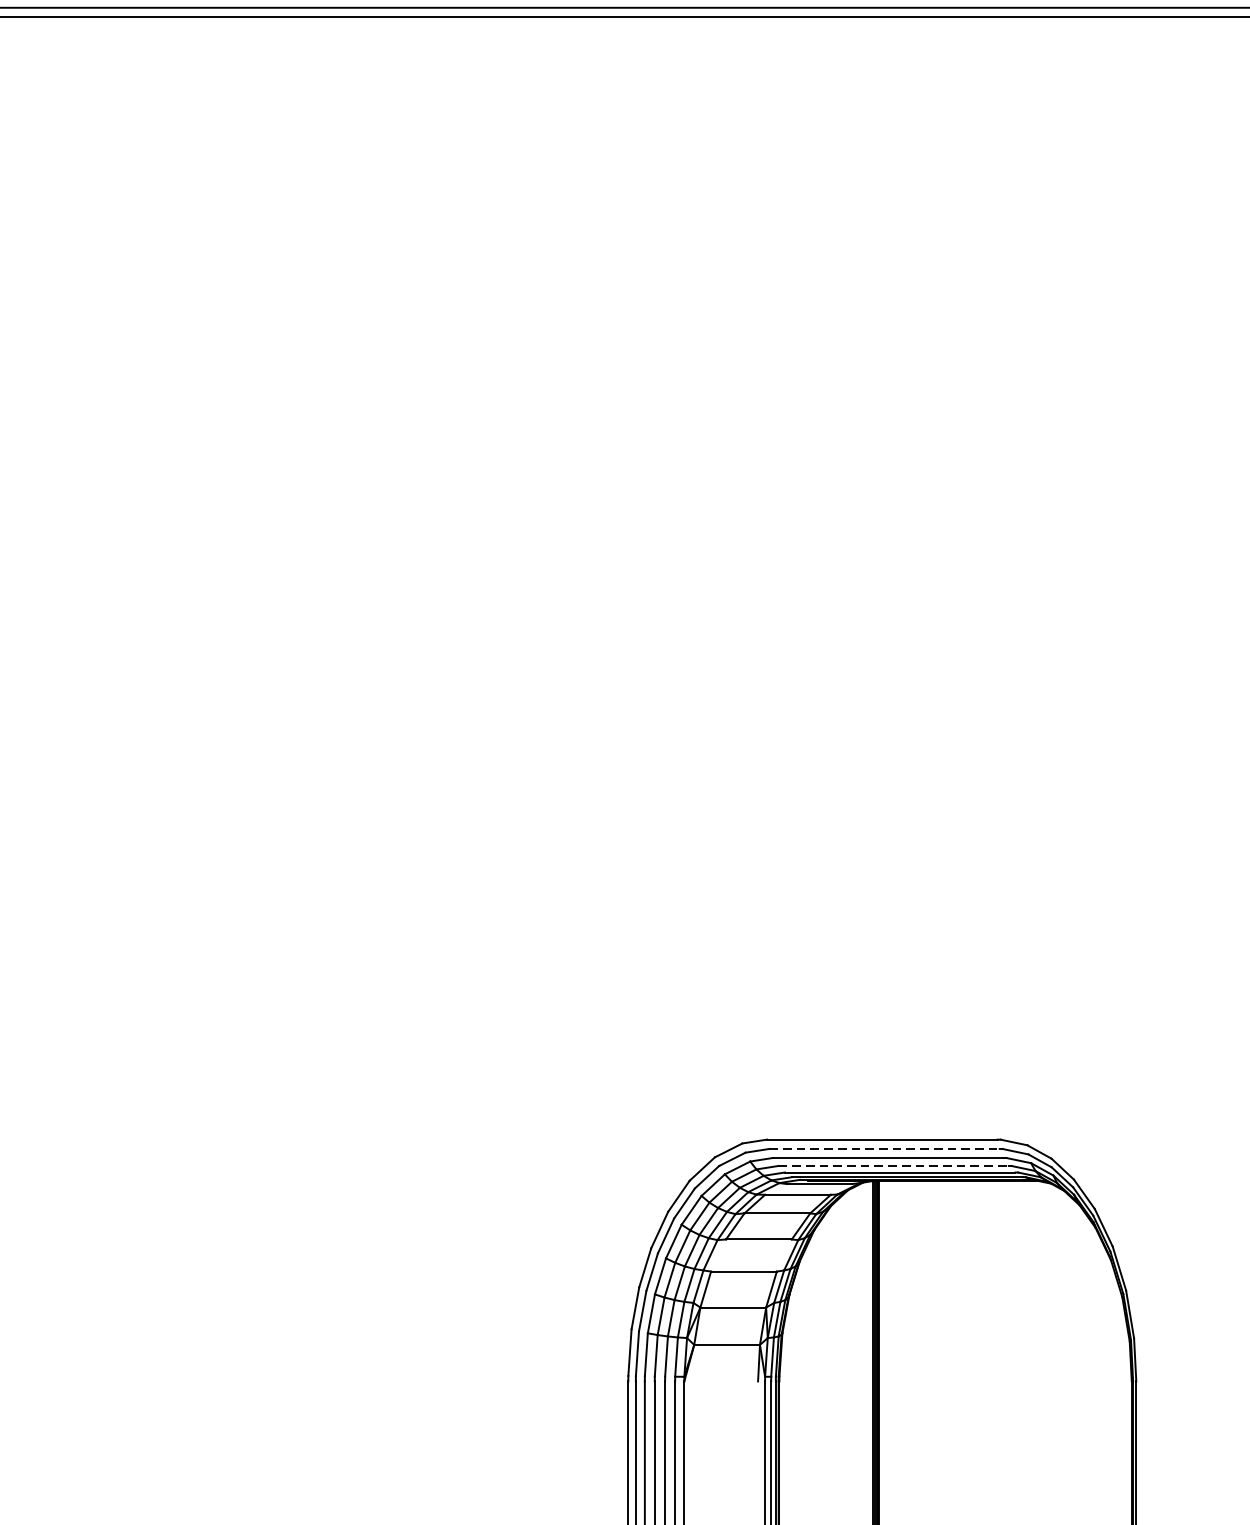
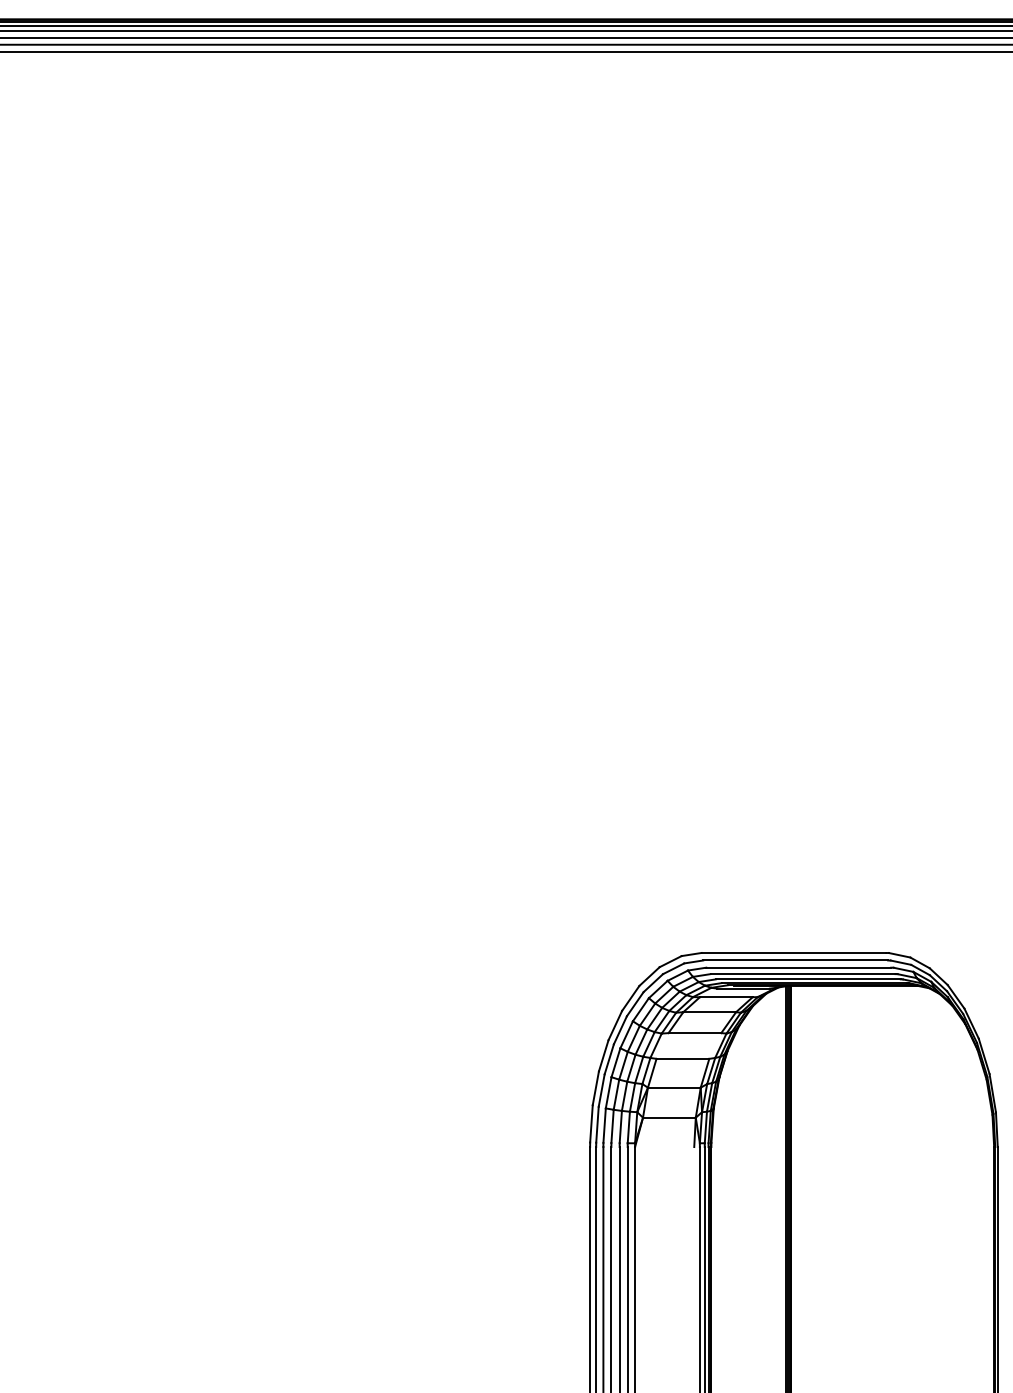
line: (885, 1148) -> (796, 960), dashed -> solid
line: (894, 1166) -> (803, 974), dashed -> solid

